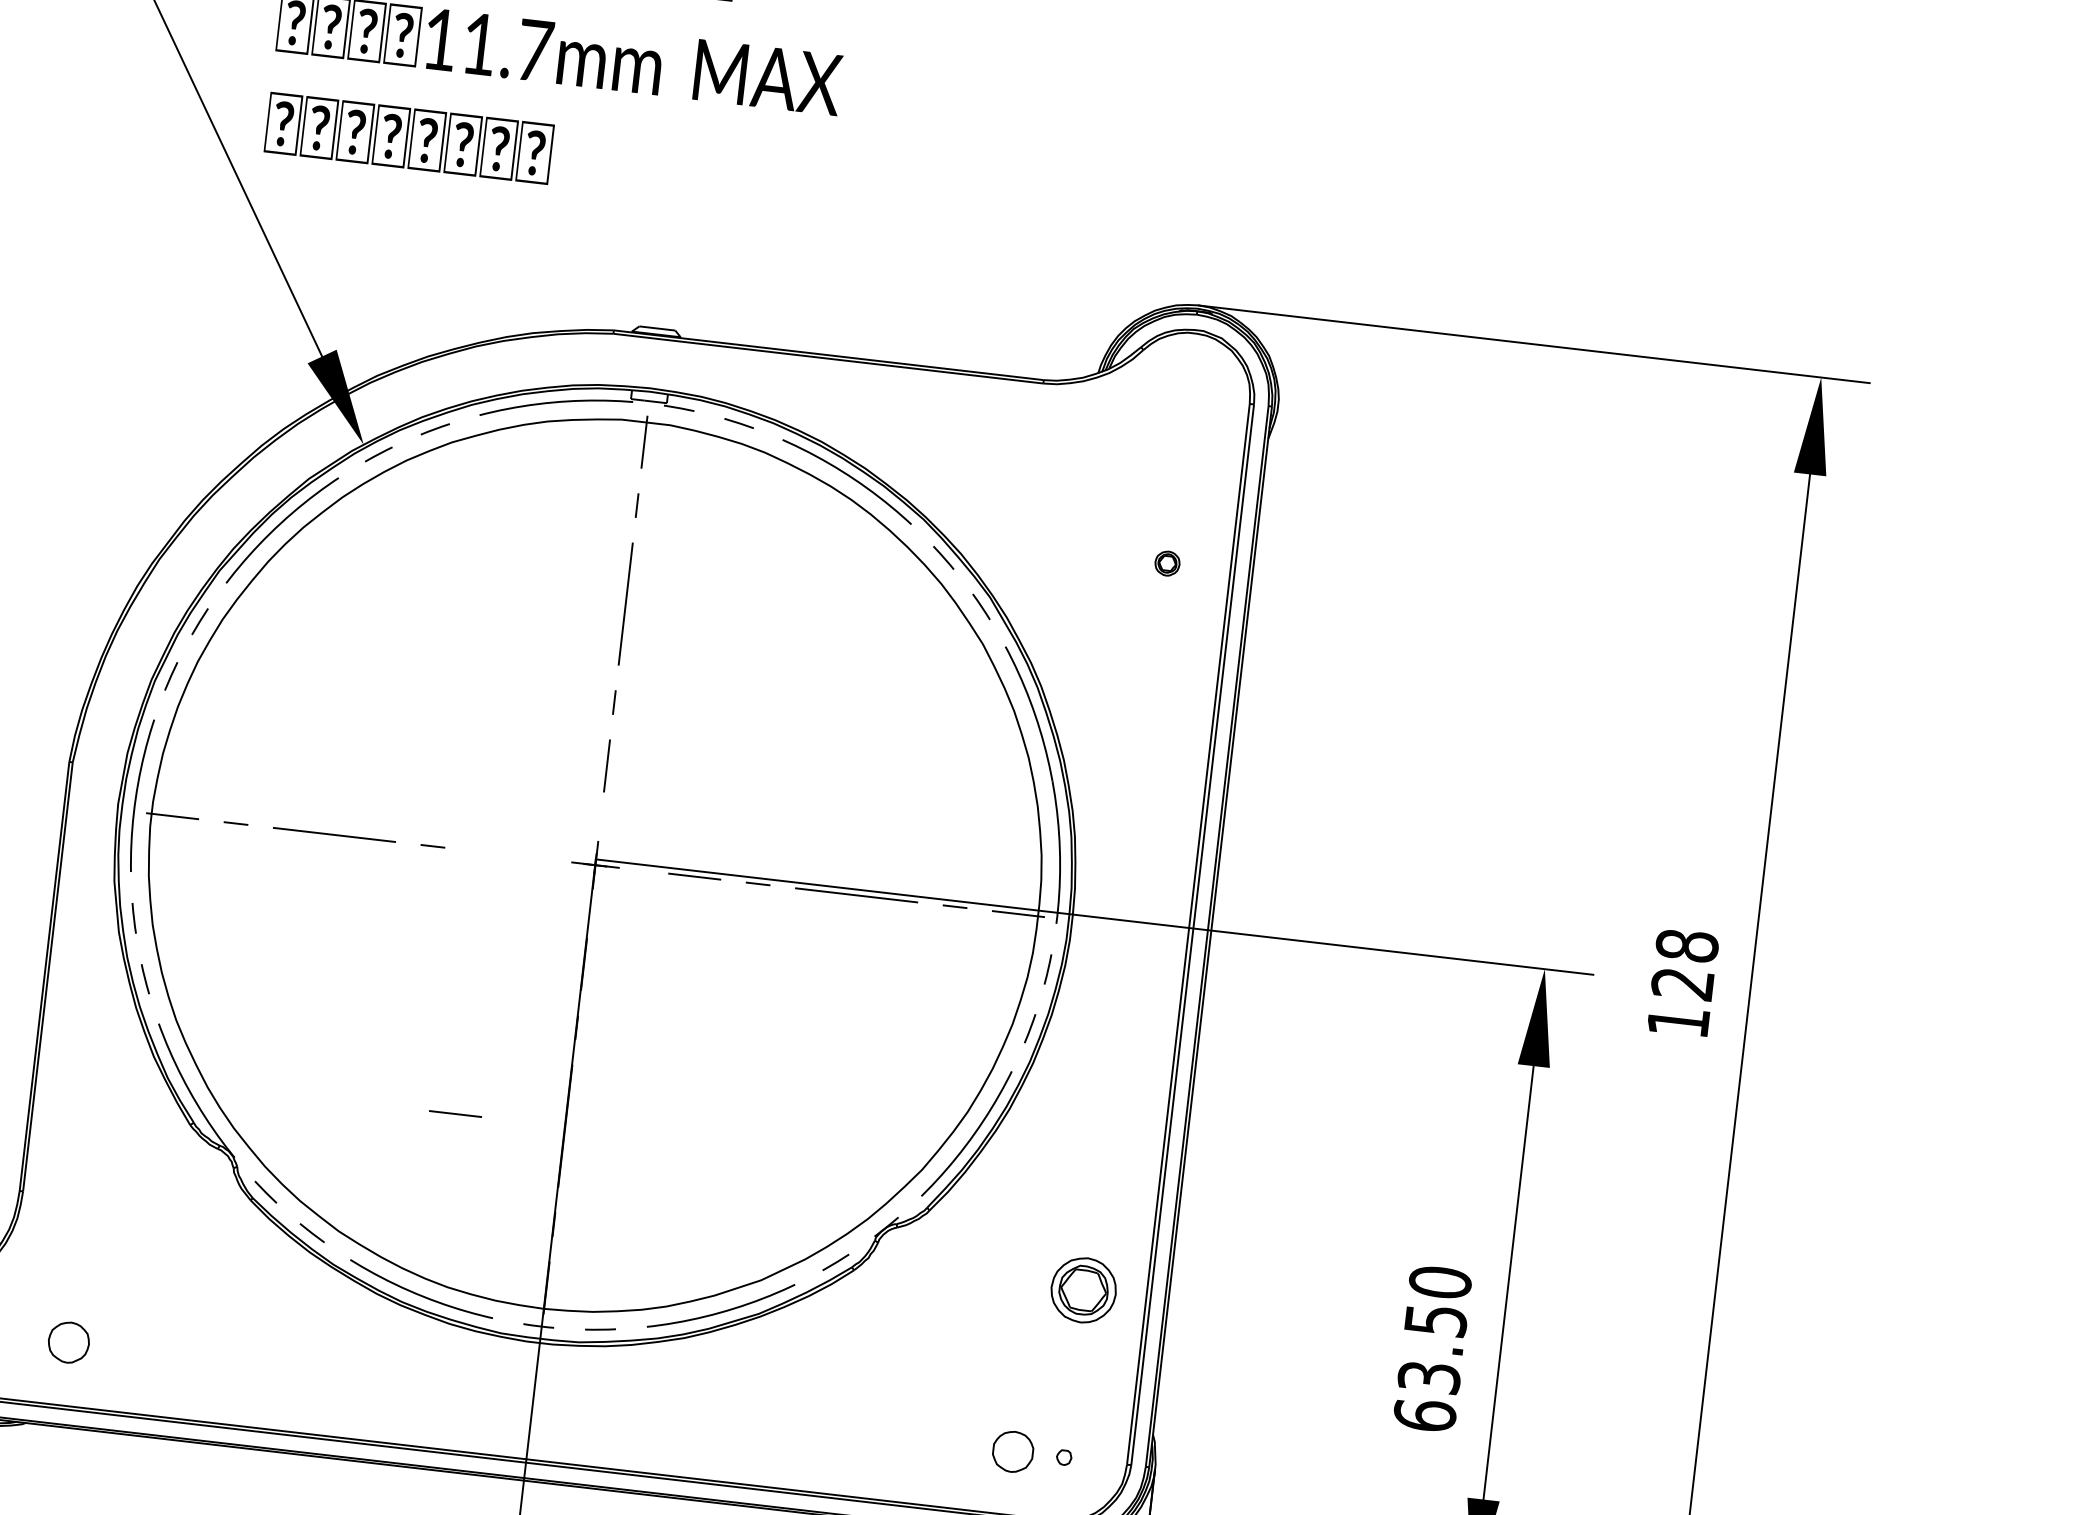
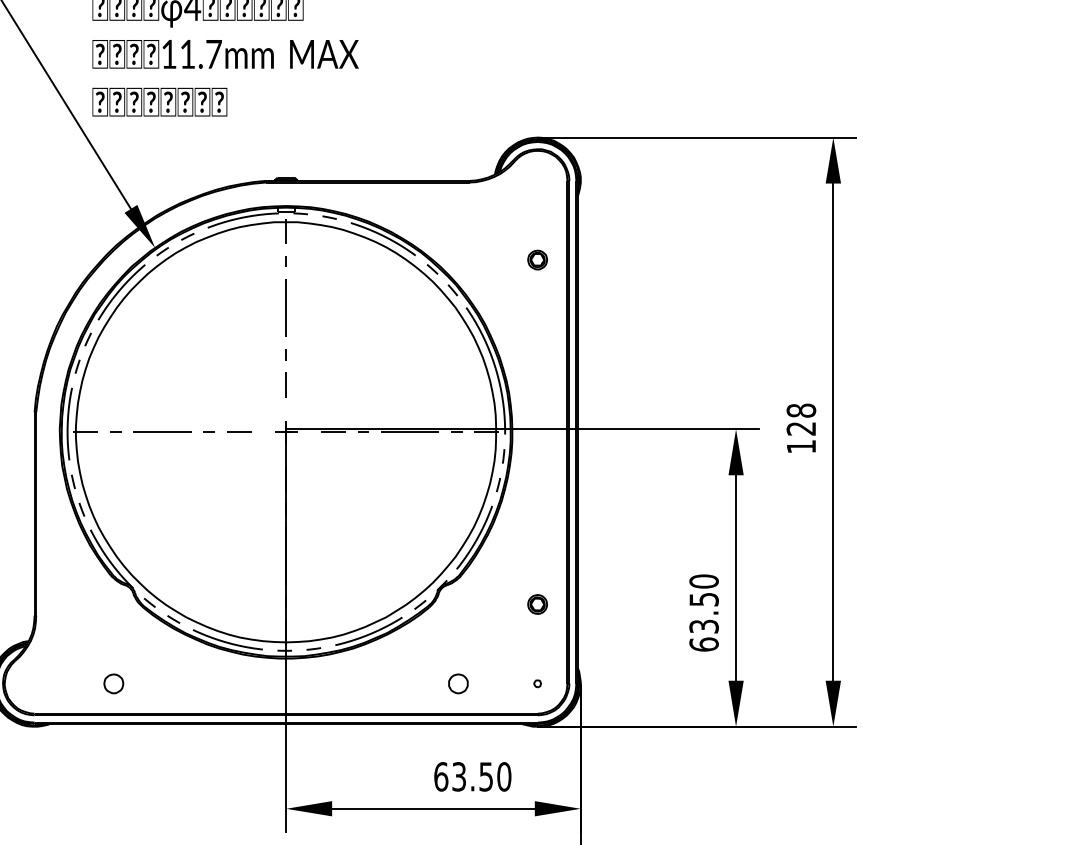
part: (1167, 562) -> (537, 259), size x1.67
line: (456, 1112) -> (239, 431), moved
part: (1083, 1290) -> (537, 604), size x0.62
part: (68, 1341) -> (113, 683), moved
part: (1013, 1451) -> (458, 683), moved

